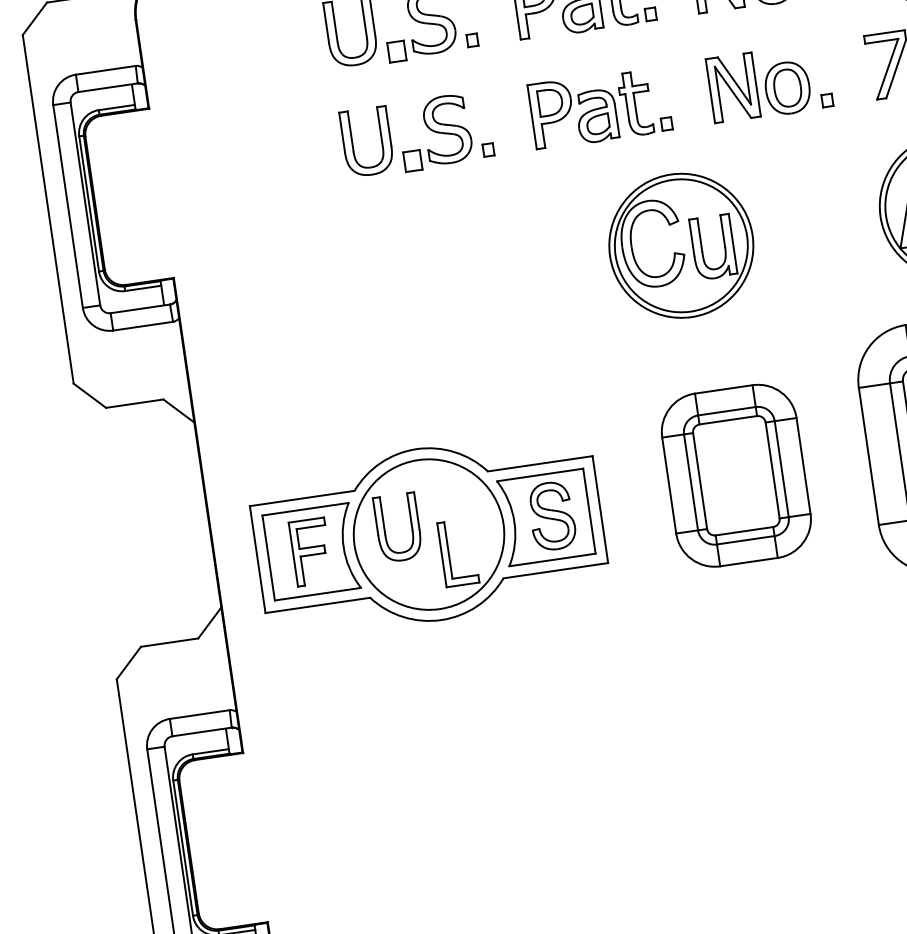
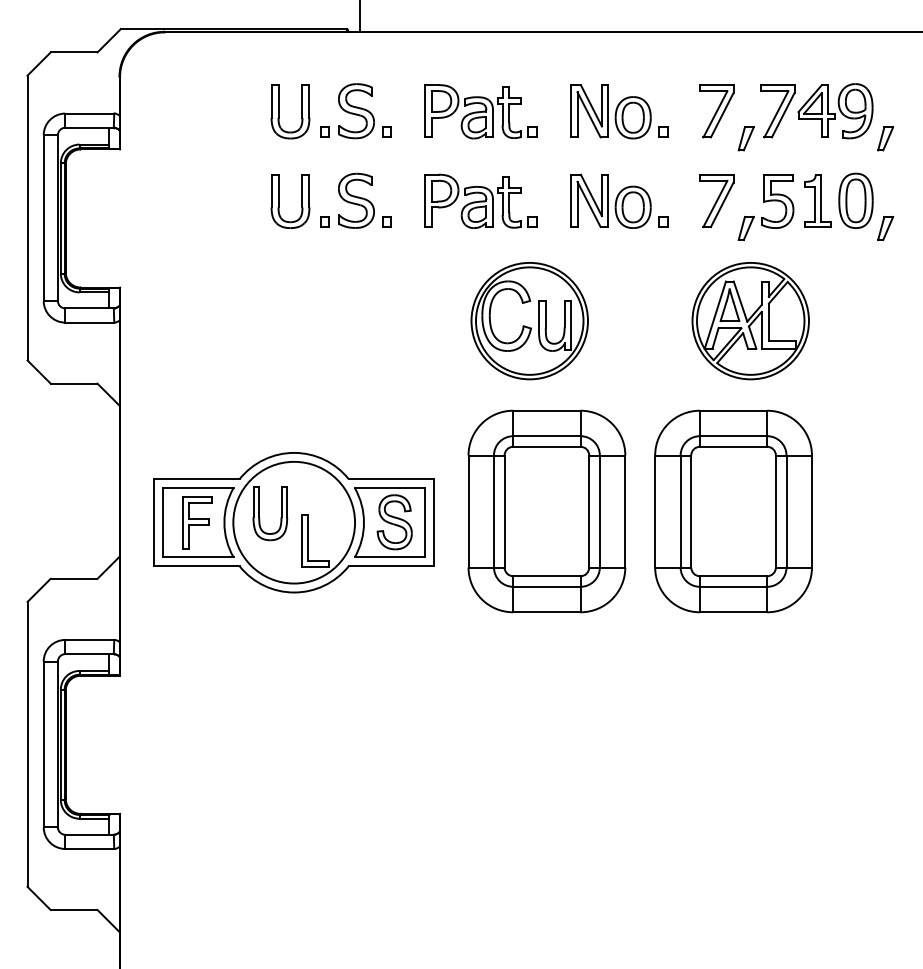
part: (396, 50) -> (324, 131), size x0.62
part: (412, 160) -> (324, 221), size x0.62
part: (735, 475) -> (546, 511), size x1.43

